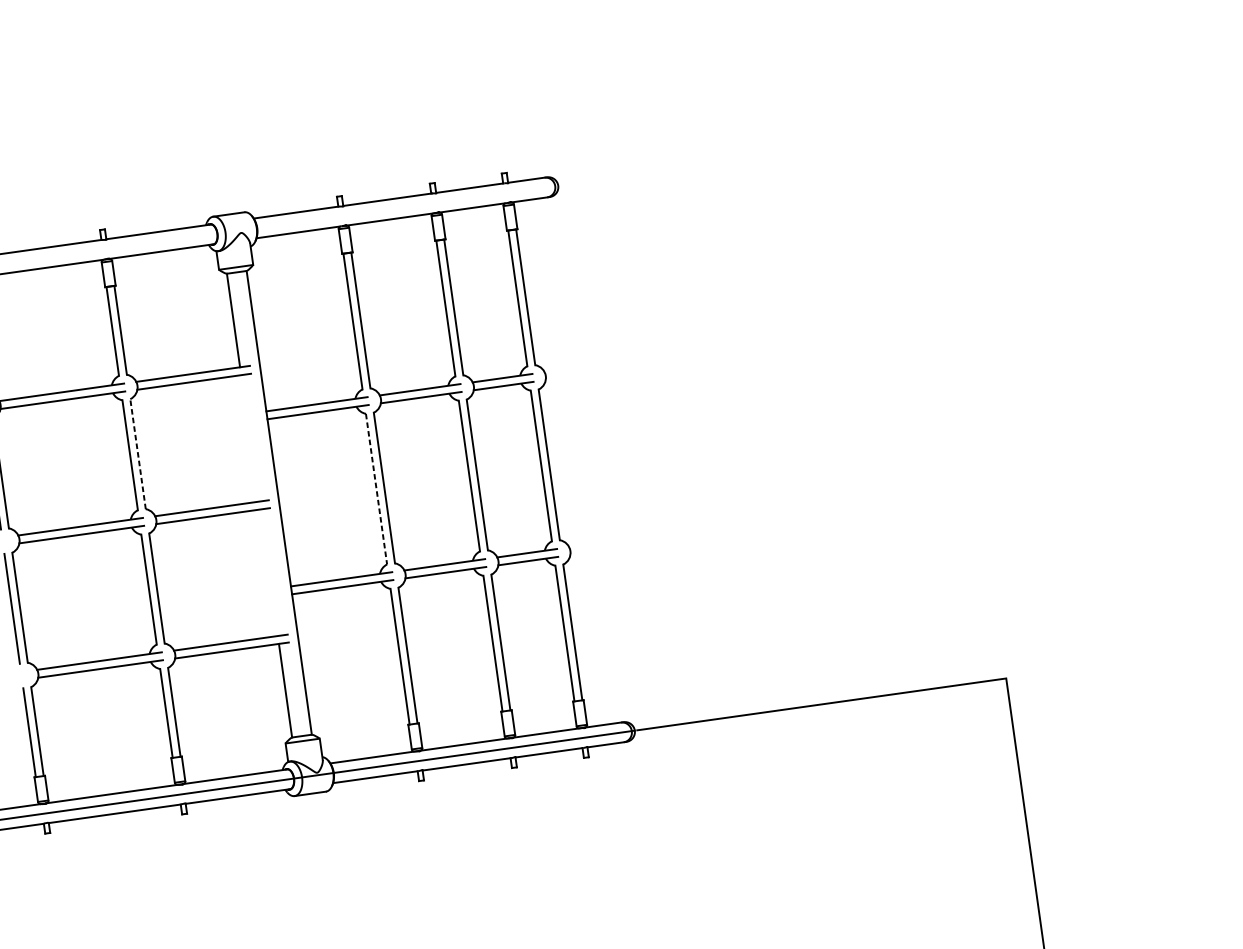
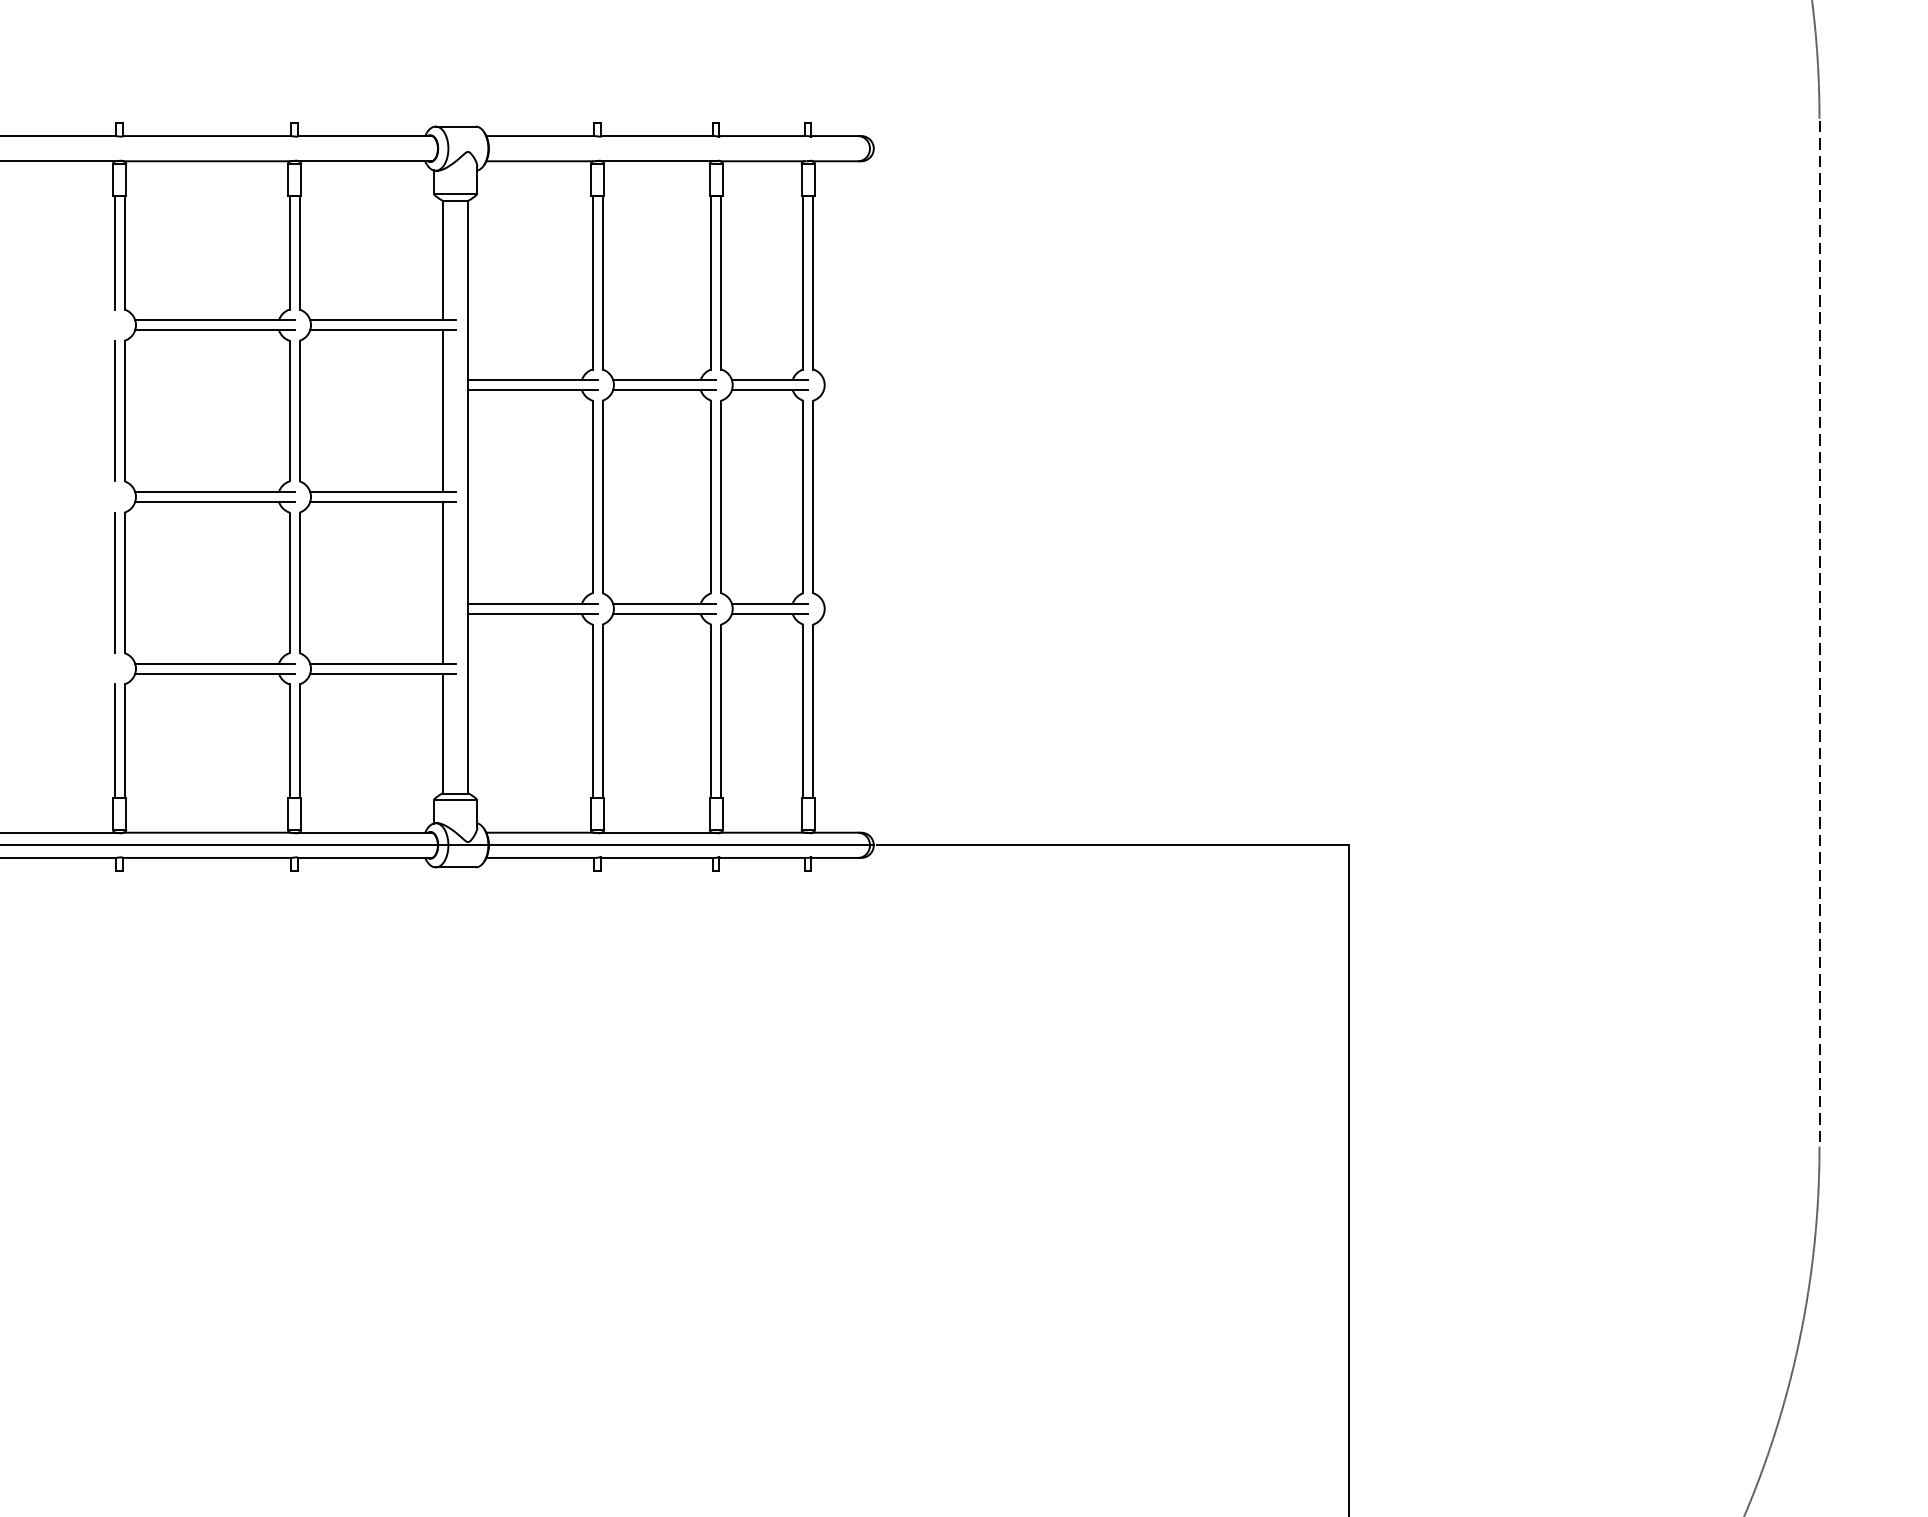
line: (249, 437) -> (442, 410), added
line: (137, 453) -> (299, 410), dashed -> solid
line: (376, 489) -> (592, 497), dashed -> solid
line: (268, 572) -> (442, 582), added

